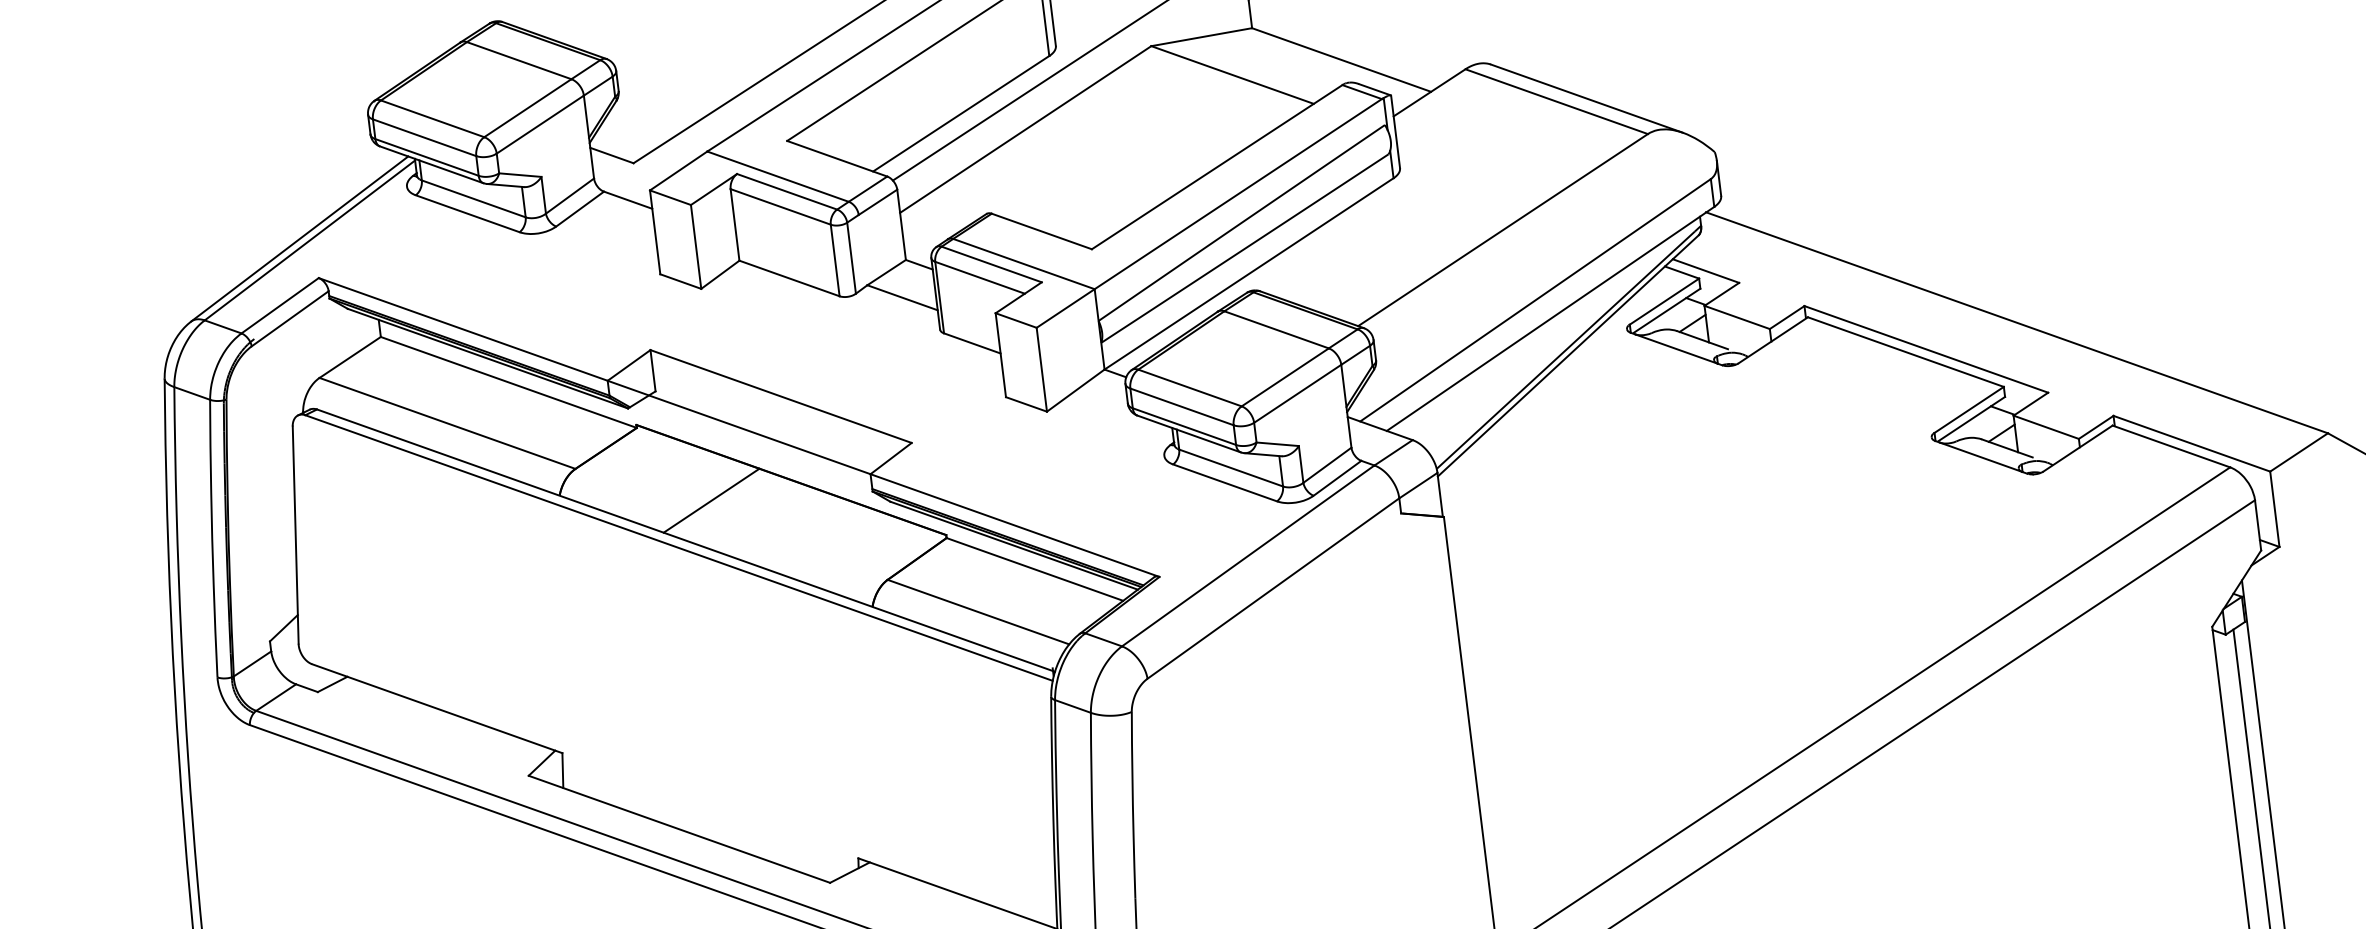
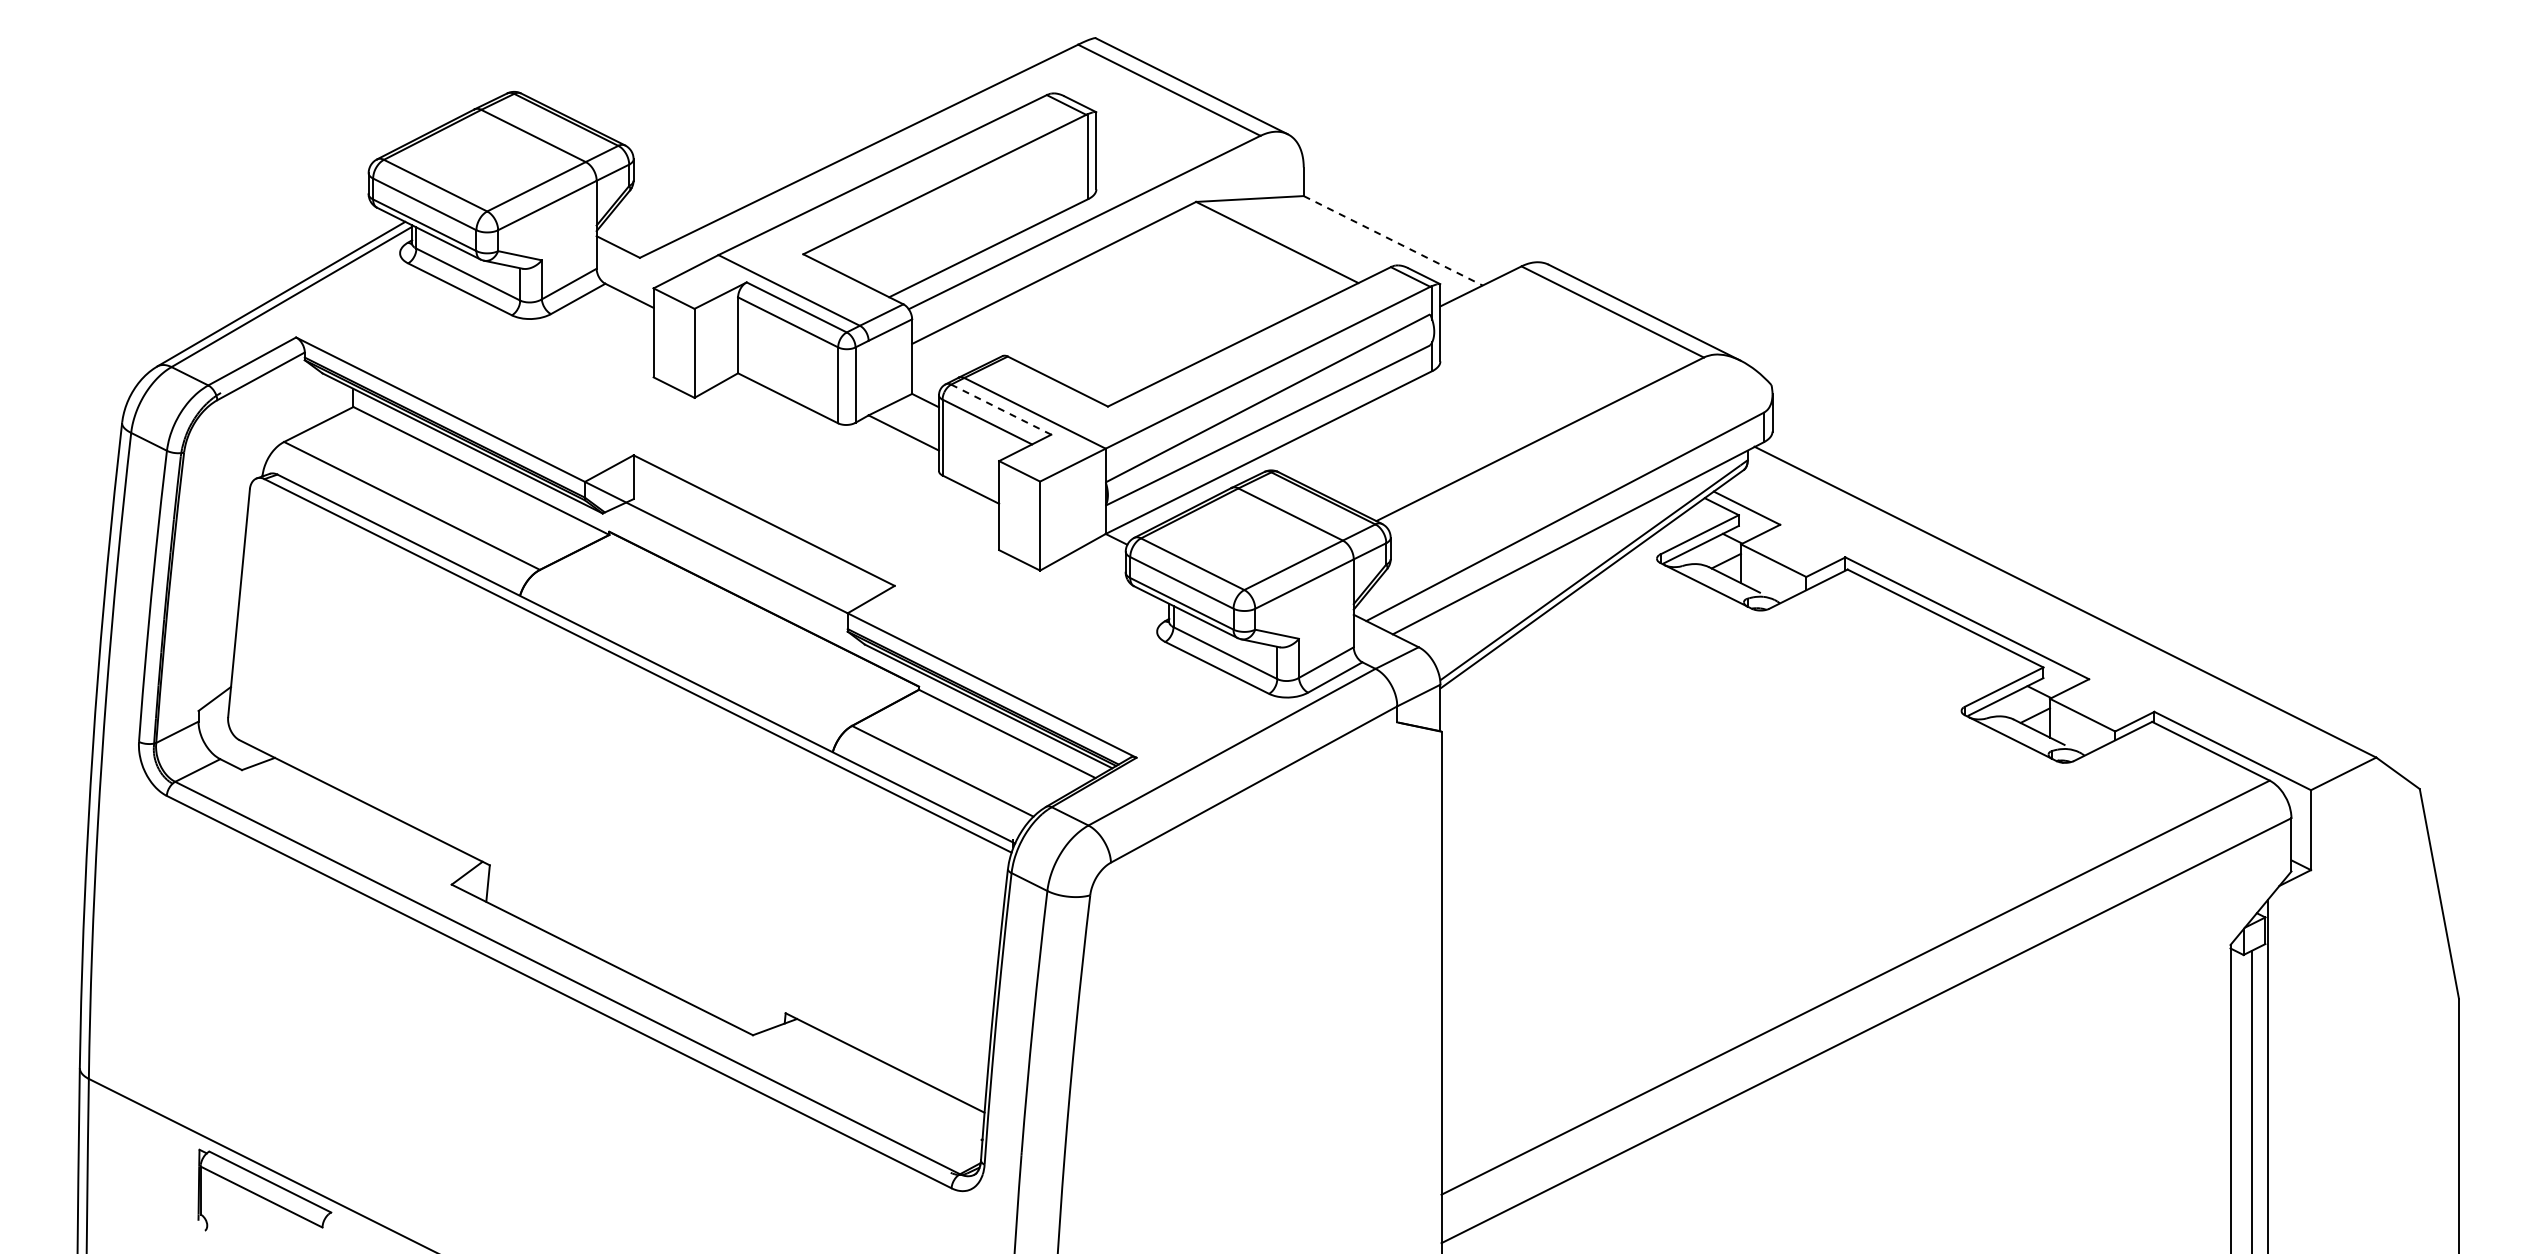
line: (1341, 60) -> (1393, 241), solid -> dashed
line: (991, 264) -> (1001, 409), solid -> dashed
line: (711, 500) -> (678, 620), removed

